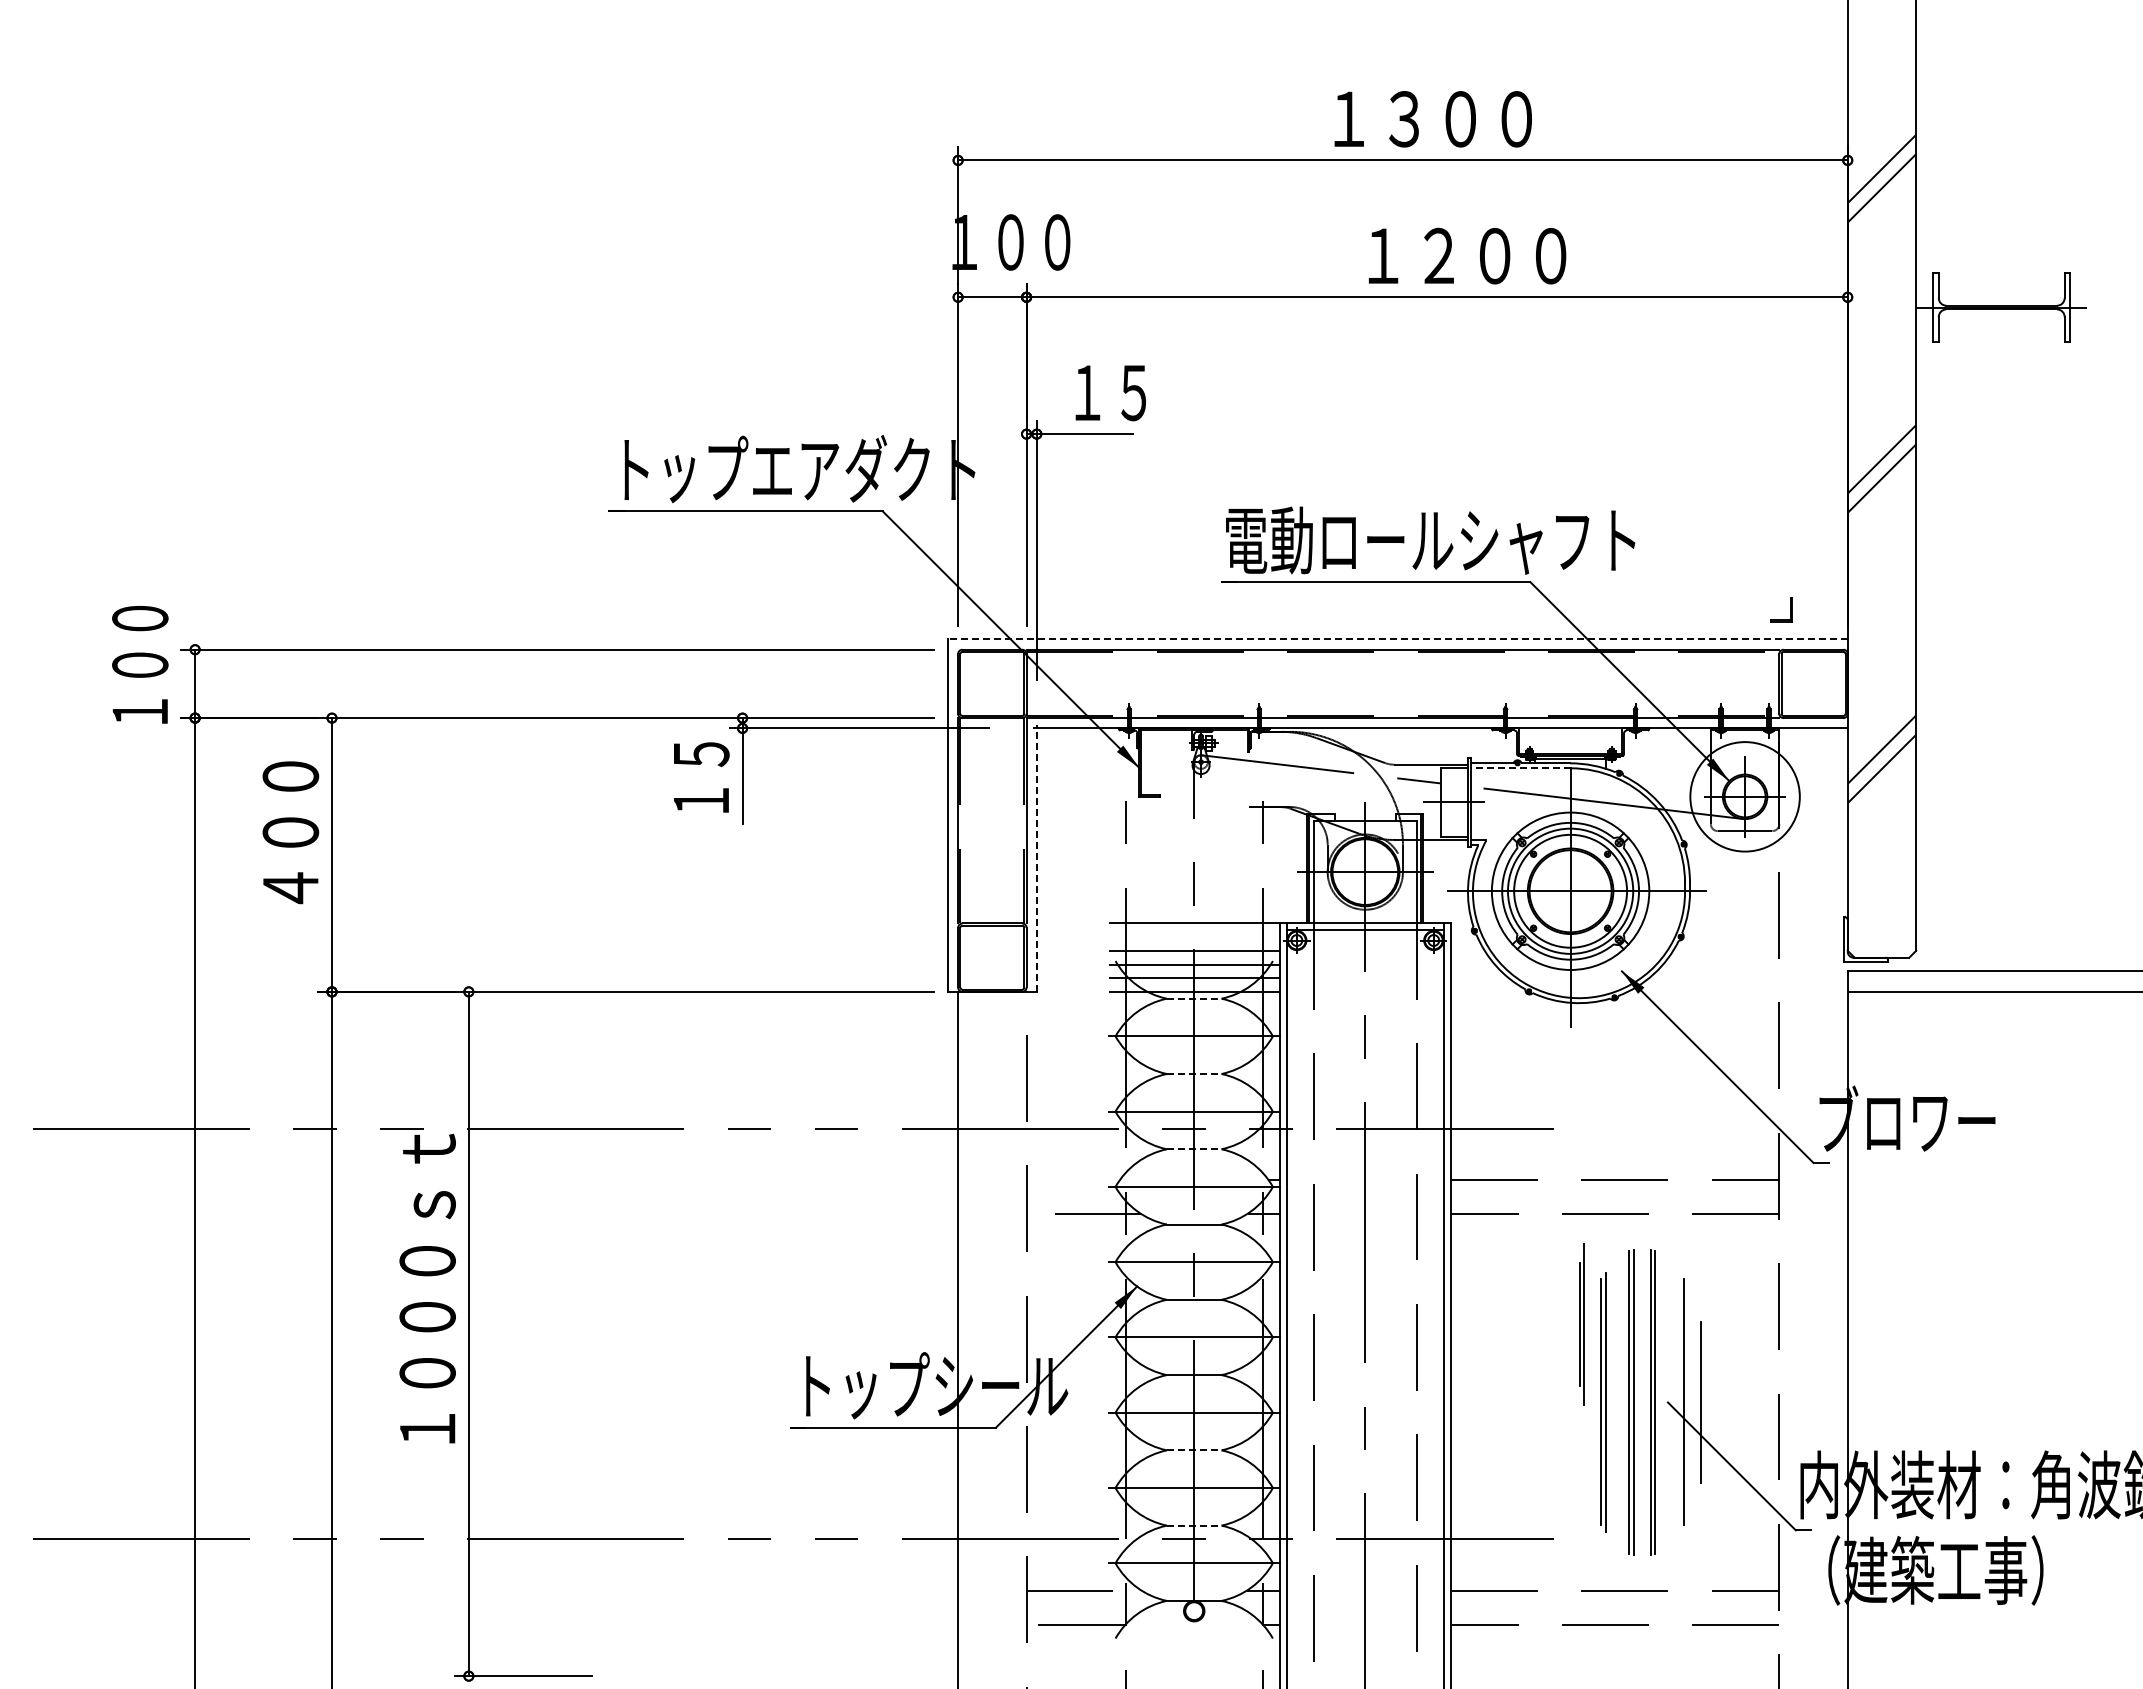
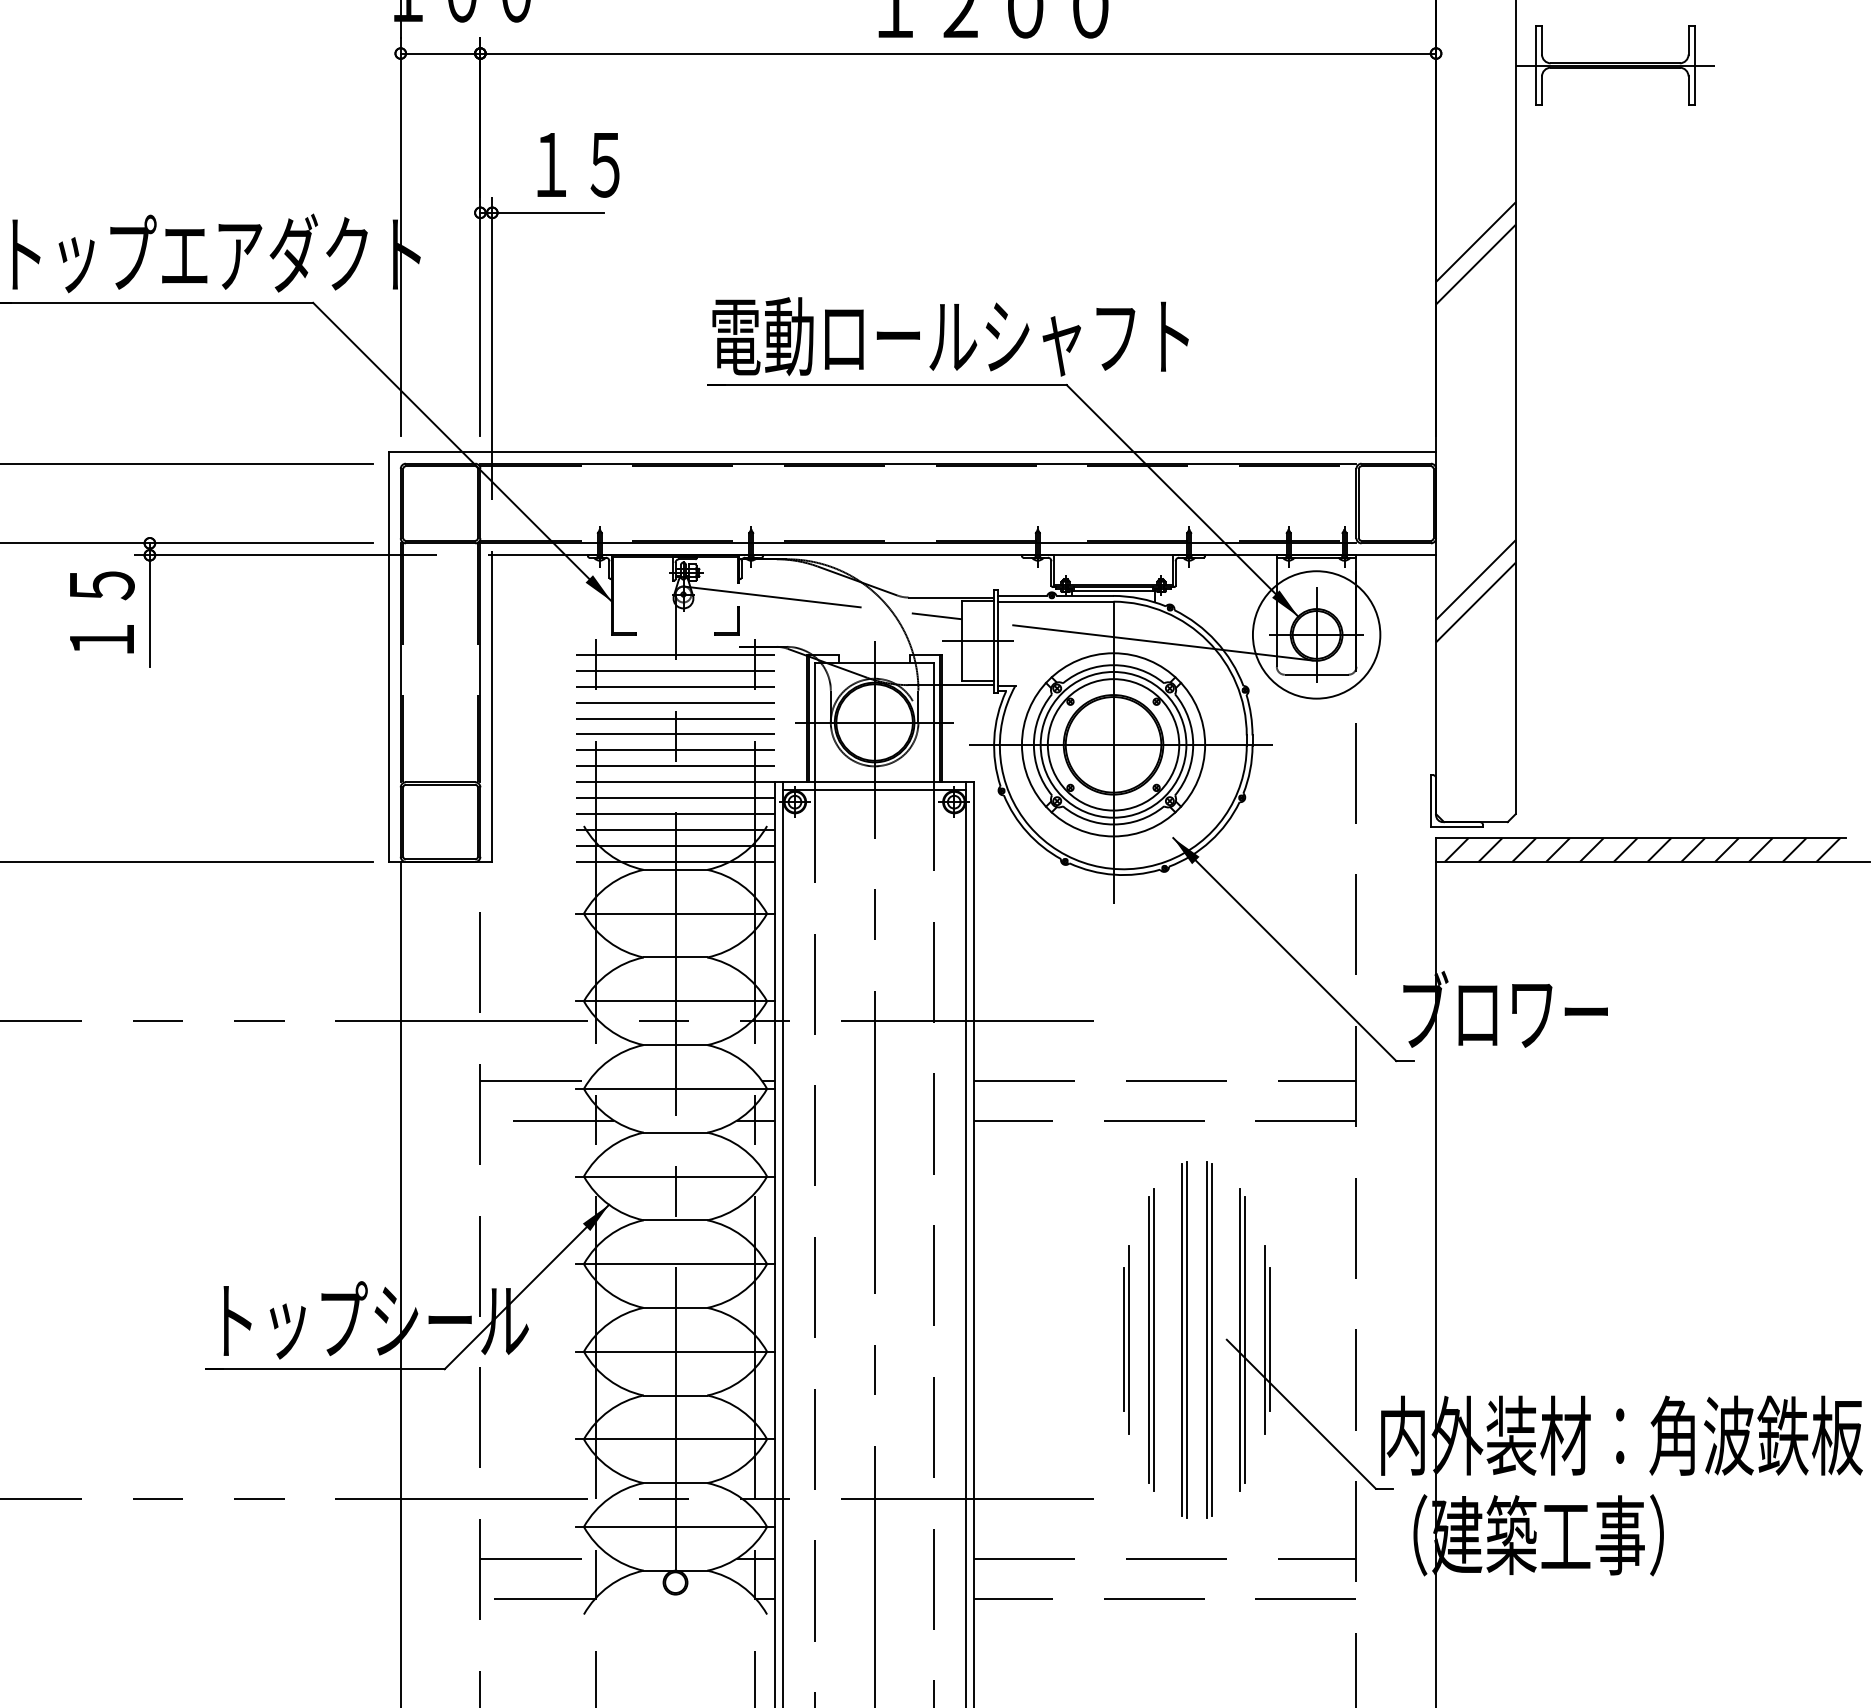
part: (1790, 609) -> (737, 620), moved
line: (1397, 639) -> (912, 451), dashed -> solid
line: (1520, 768) -> (1055, 601), dashed -> solid
line: (1193, 813) -> (674, 654), added
line: (1193, 827) -> (674, 670), added
line: (1193, 841) -> (674, 686), added
line: (1193, 855) -> (674, 703), added
line: (1036, 860) -> (491, 709), dashed -> solid
line: (1193, 868) -> (674, 718), added
line: (1193, 882) -> (674, 734), added
line: (1193, 896) -> (674, 750), added
line: (1193, 909) -> (674, 766), added
line: (1193, 937) -> (674, 798), added
hatch: (1996, 981) -> (1609, 849), added
line: (1194, 998) -> (675, 869), dashed -> solid
line: (1194, 1073) -> (675, 956), dashed -> solid
line: (1194, 1149) -> (675, 1045), dashed -> solid
line: (1072, 1180) -> (533, 1081), added
part: (1581, 1324) -> (1126, 1339), moved
line: (1679, 1402) -> (1240, 1339), added
line: (1705, 1402) -> (1270, 1339), added
line: (1194, 1450) -> (675, 1395), dashed -> solid
line: (1194, 1525) -> (675, 1482), dashed -> solid

